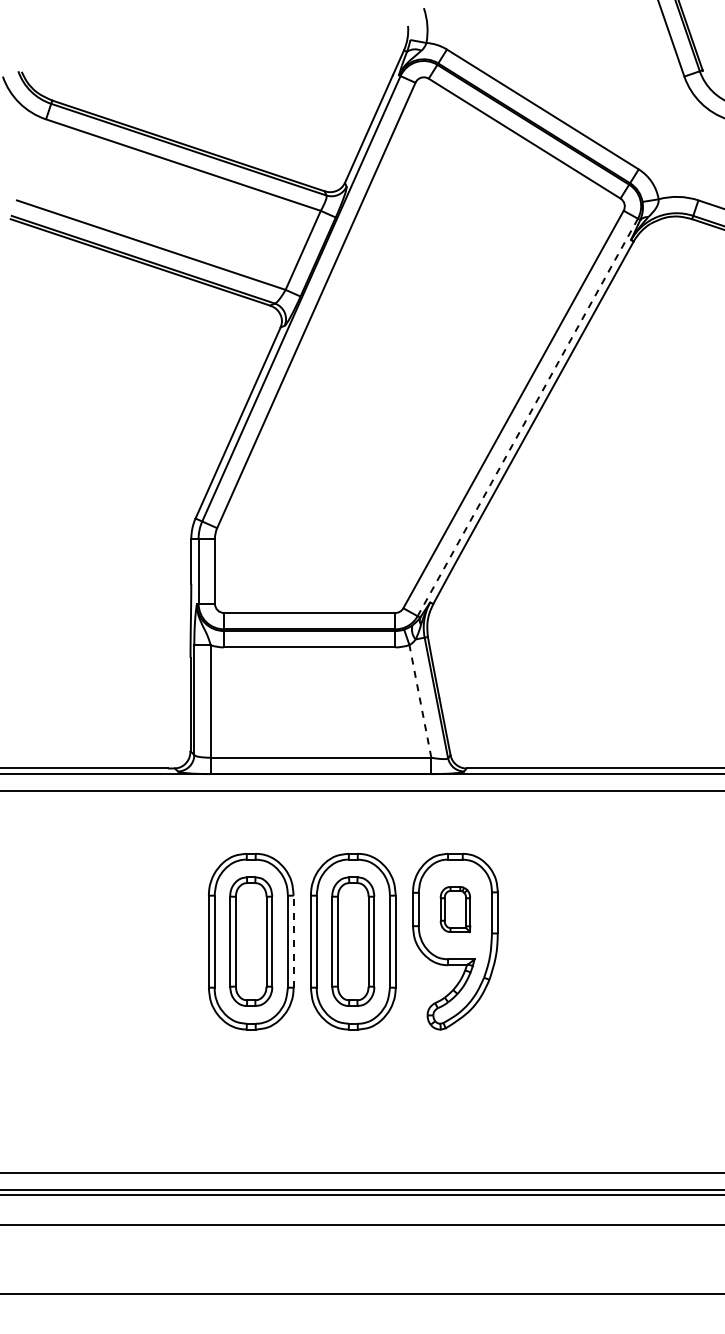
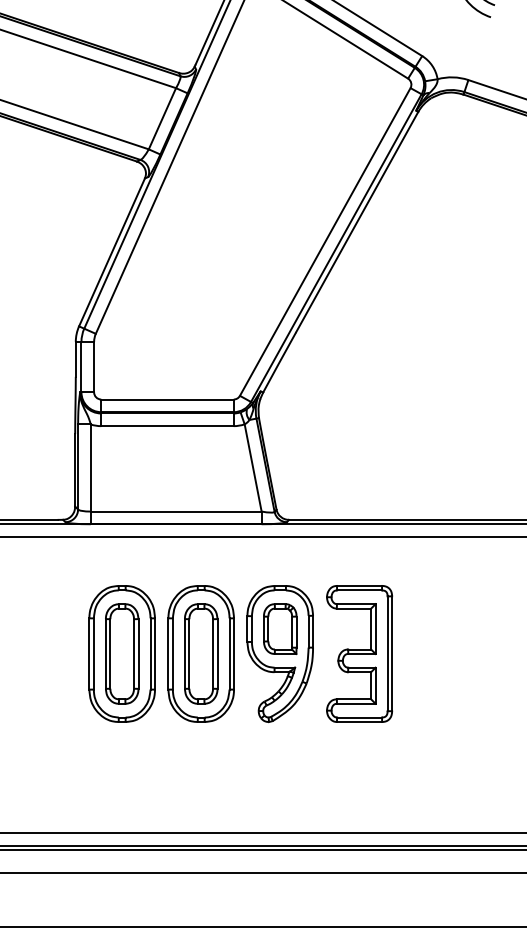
line: (527, 417) -> (336, 248), dashed -> solid
line: (420, 700) -> (253, 467), dashed -> solid
part: (455, 909) -> (280, 629), size x1.43
line: (293, 941) -> (154, 653), dashed -> solid
part: (557, 941) -> (359, 653), added

